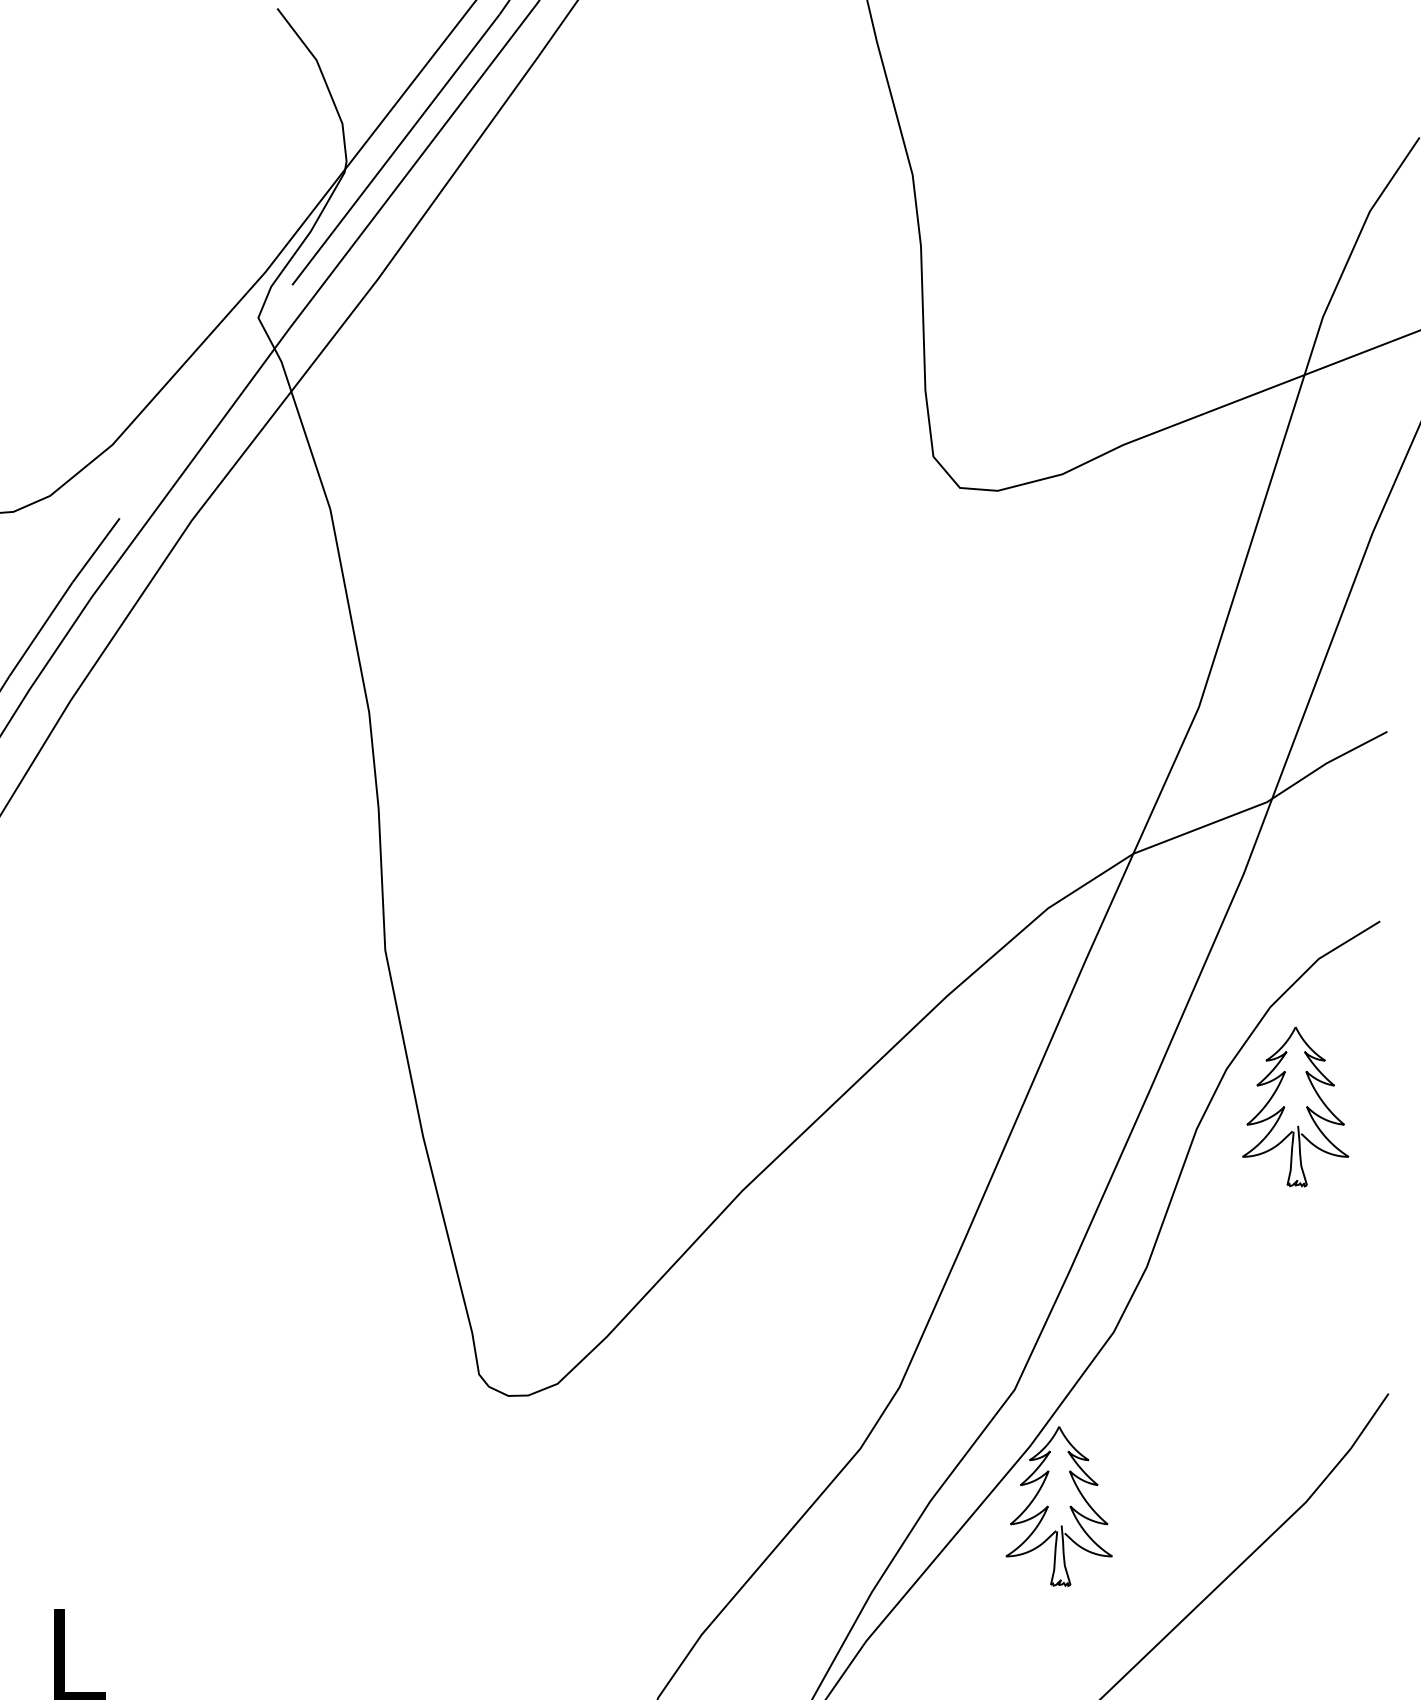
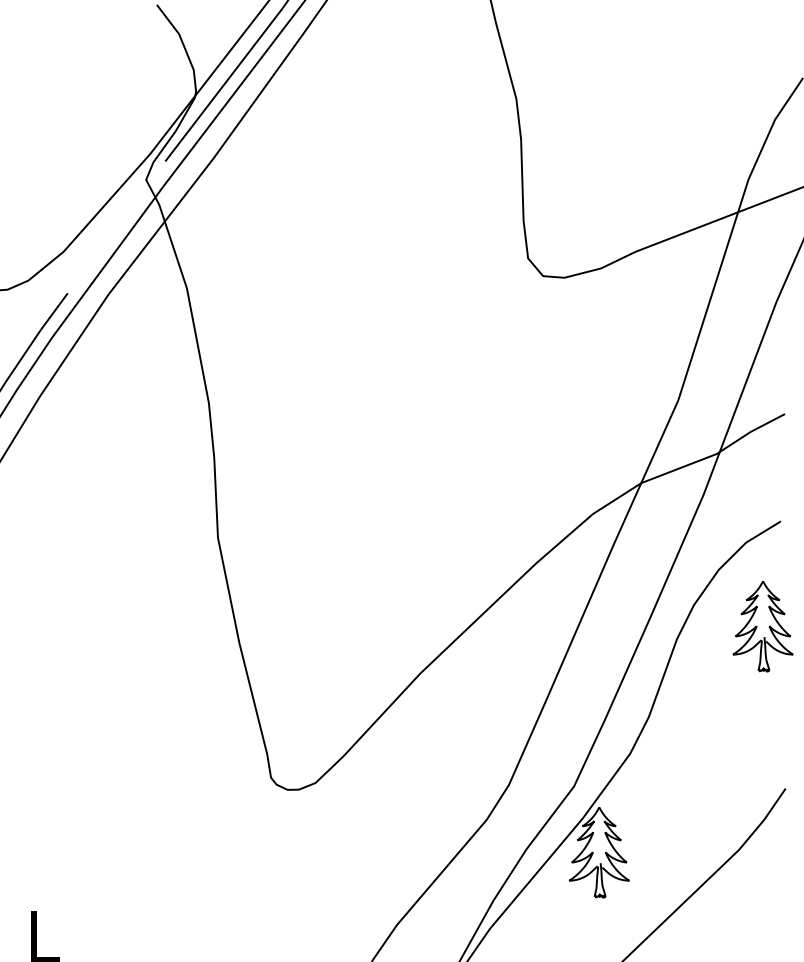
part: (1294, 1107) -> (762, 626), moved

